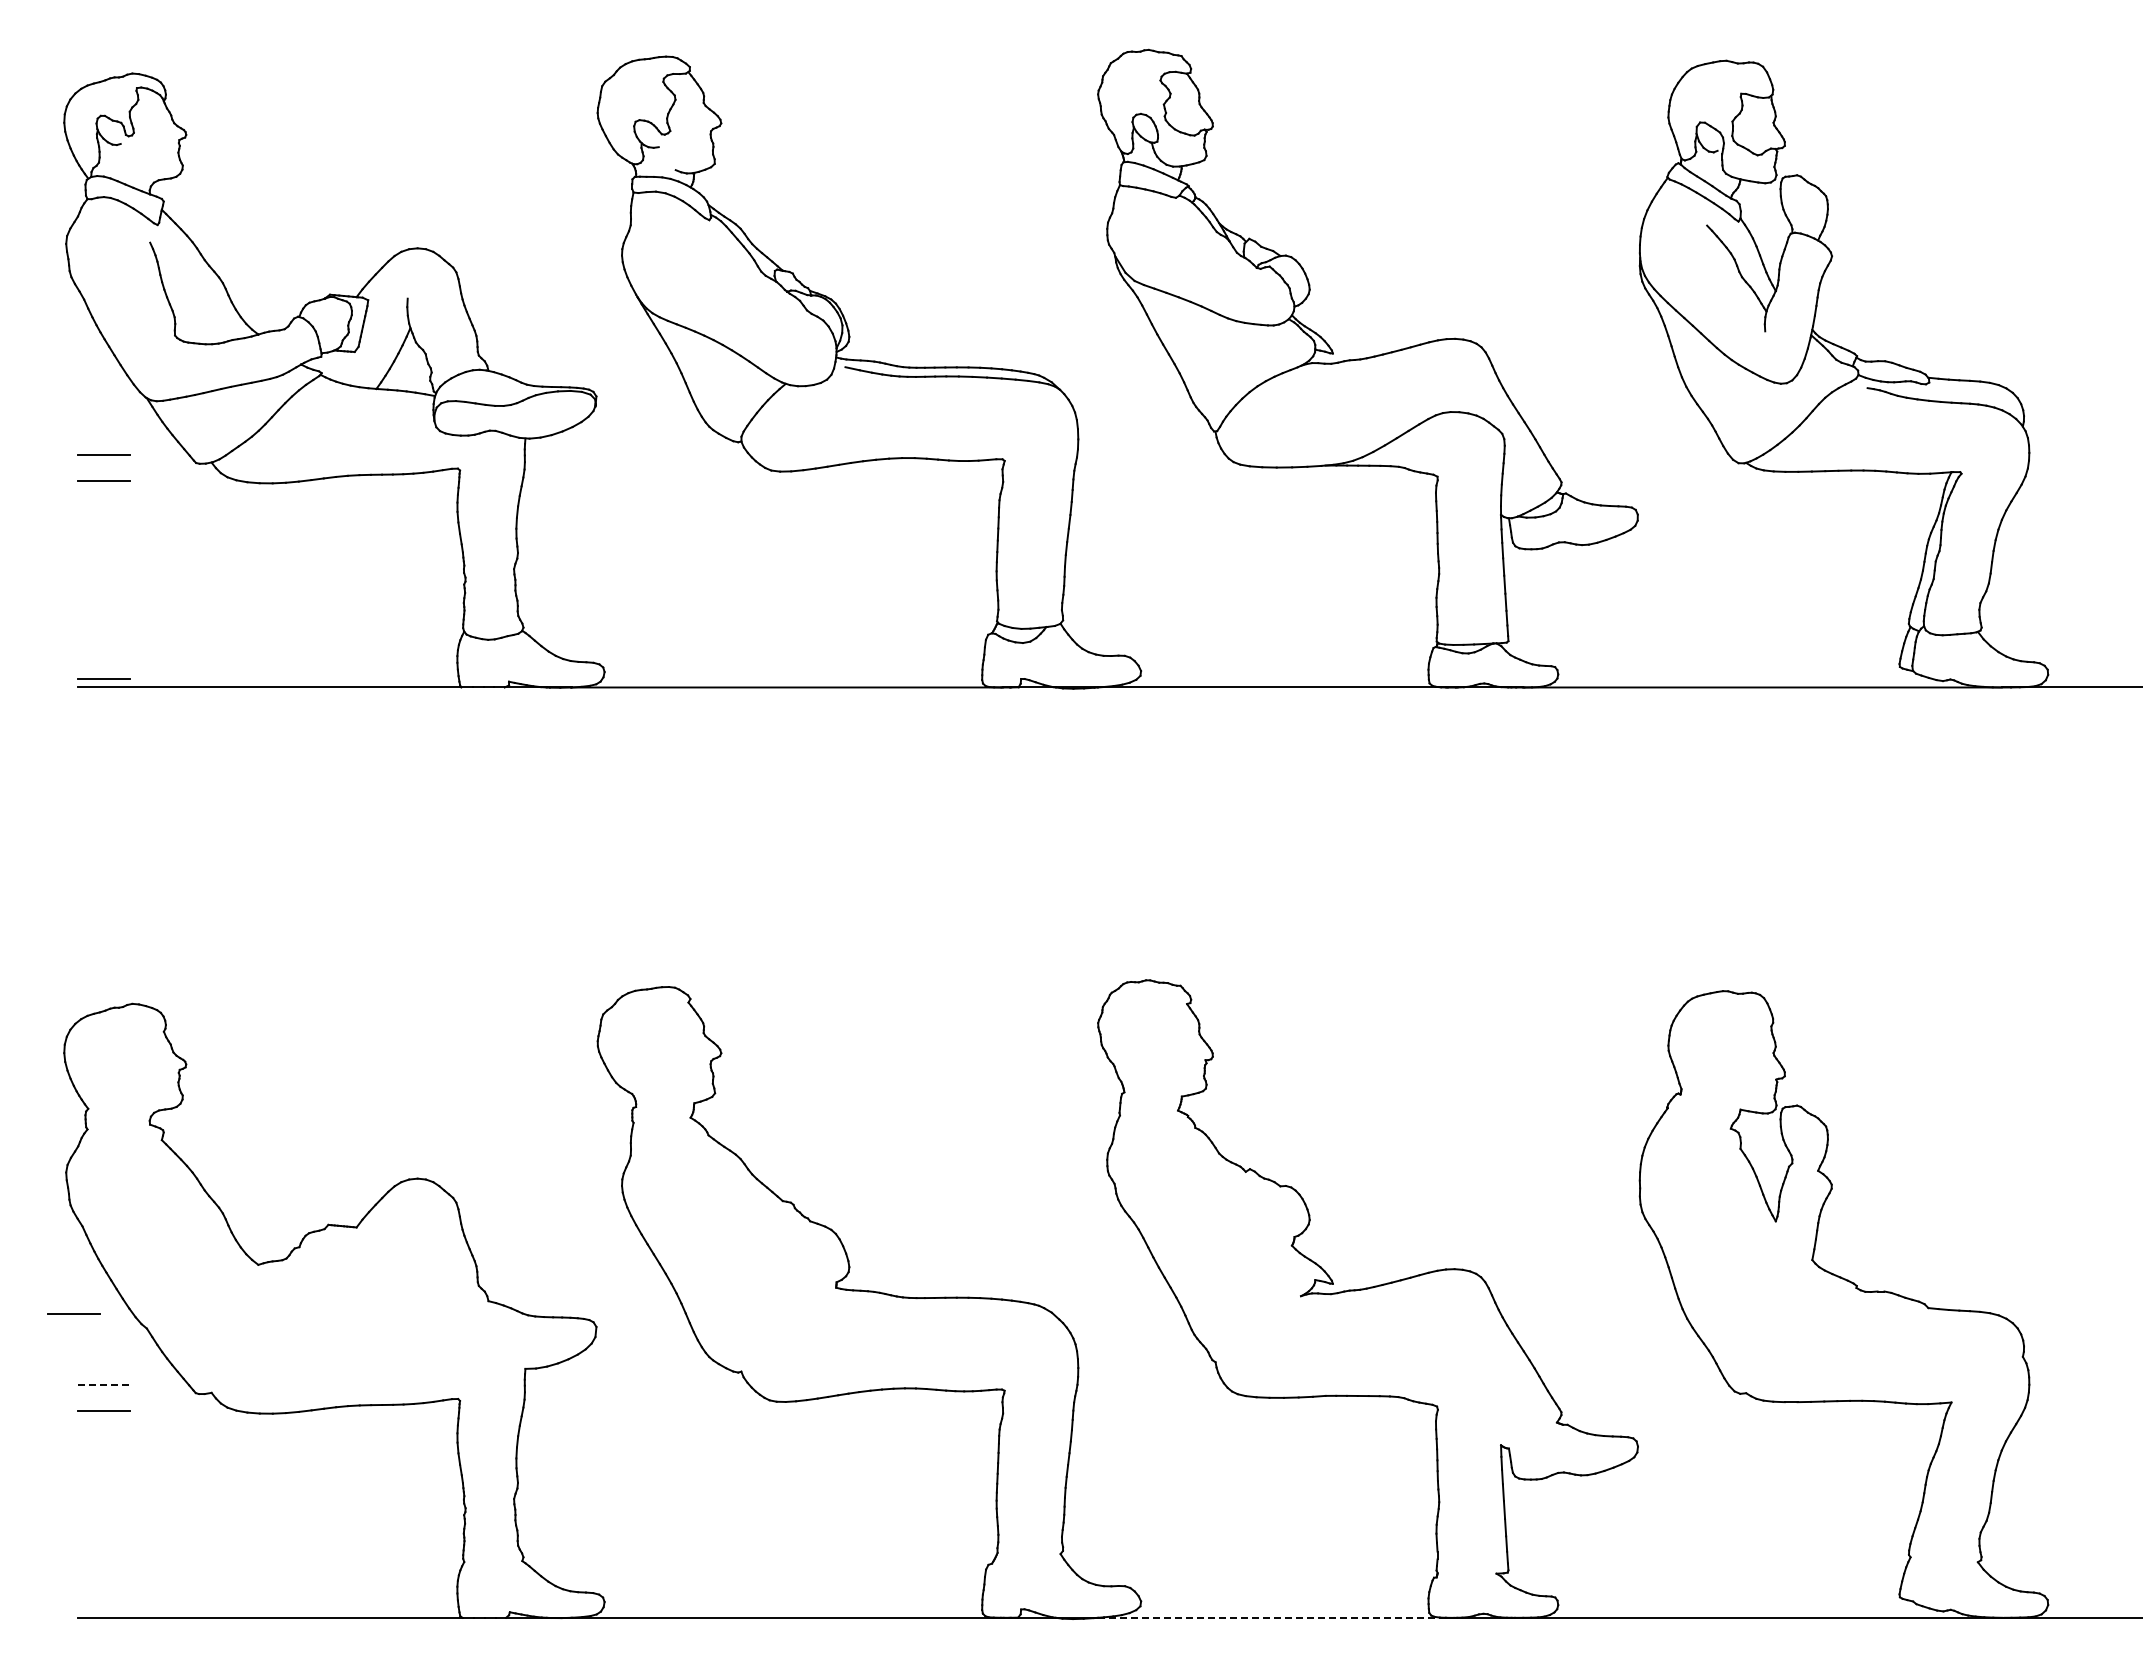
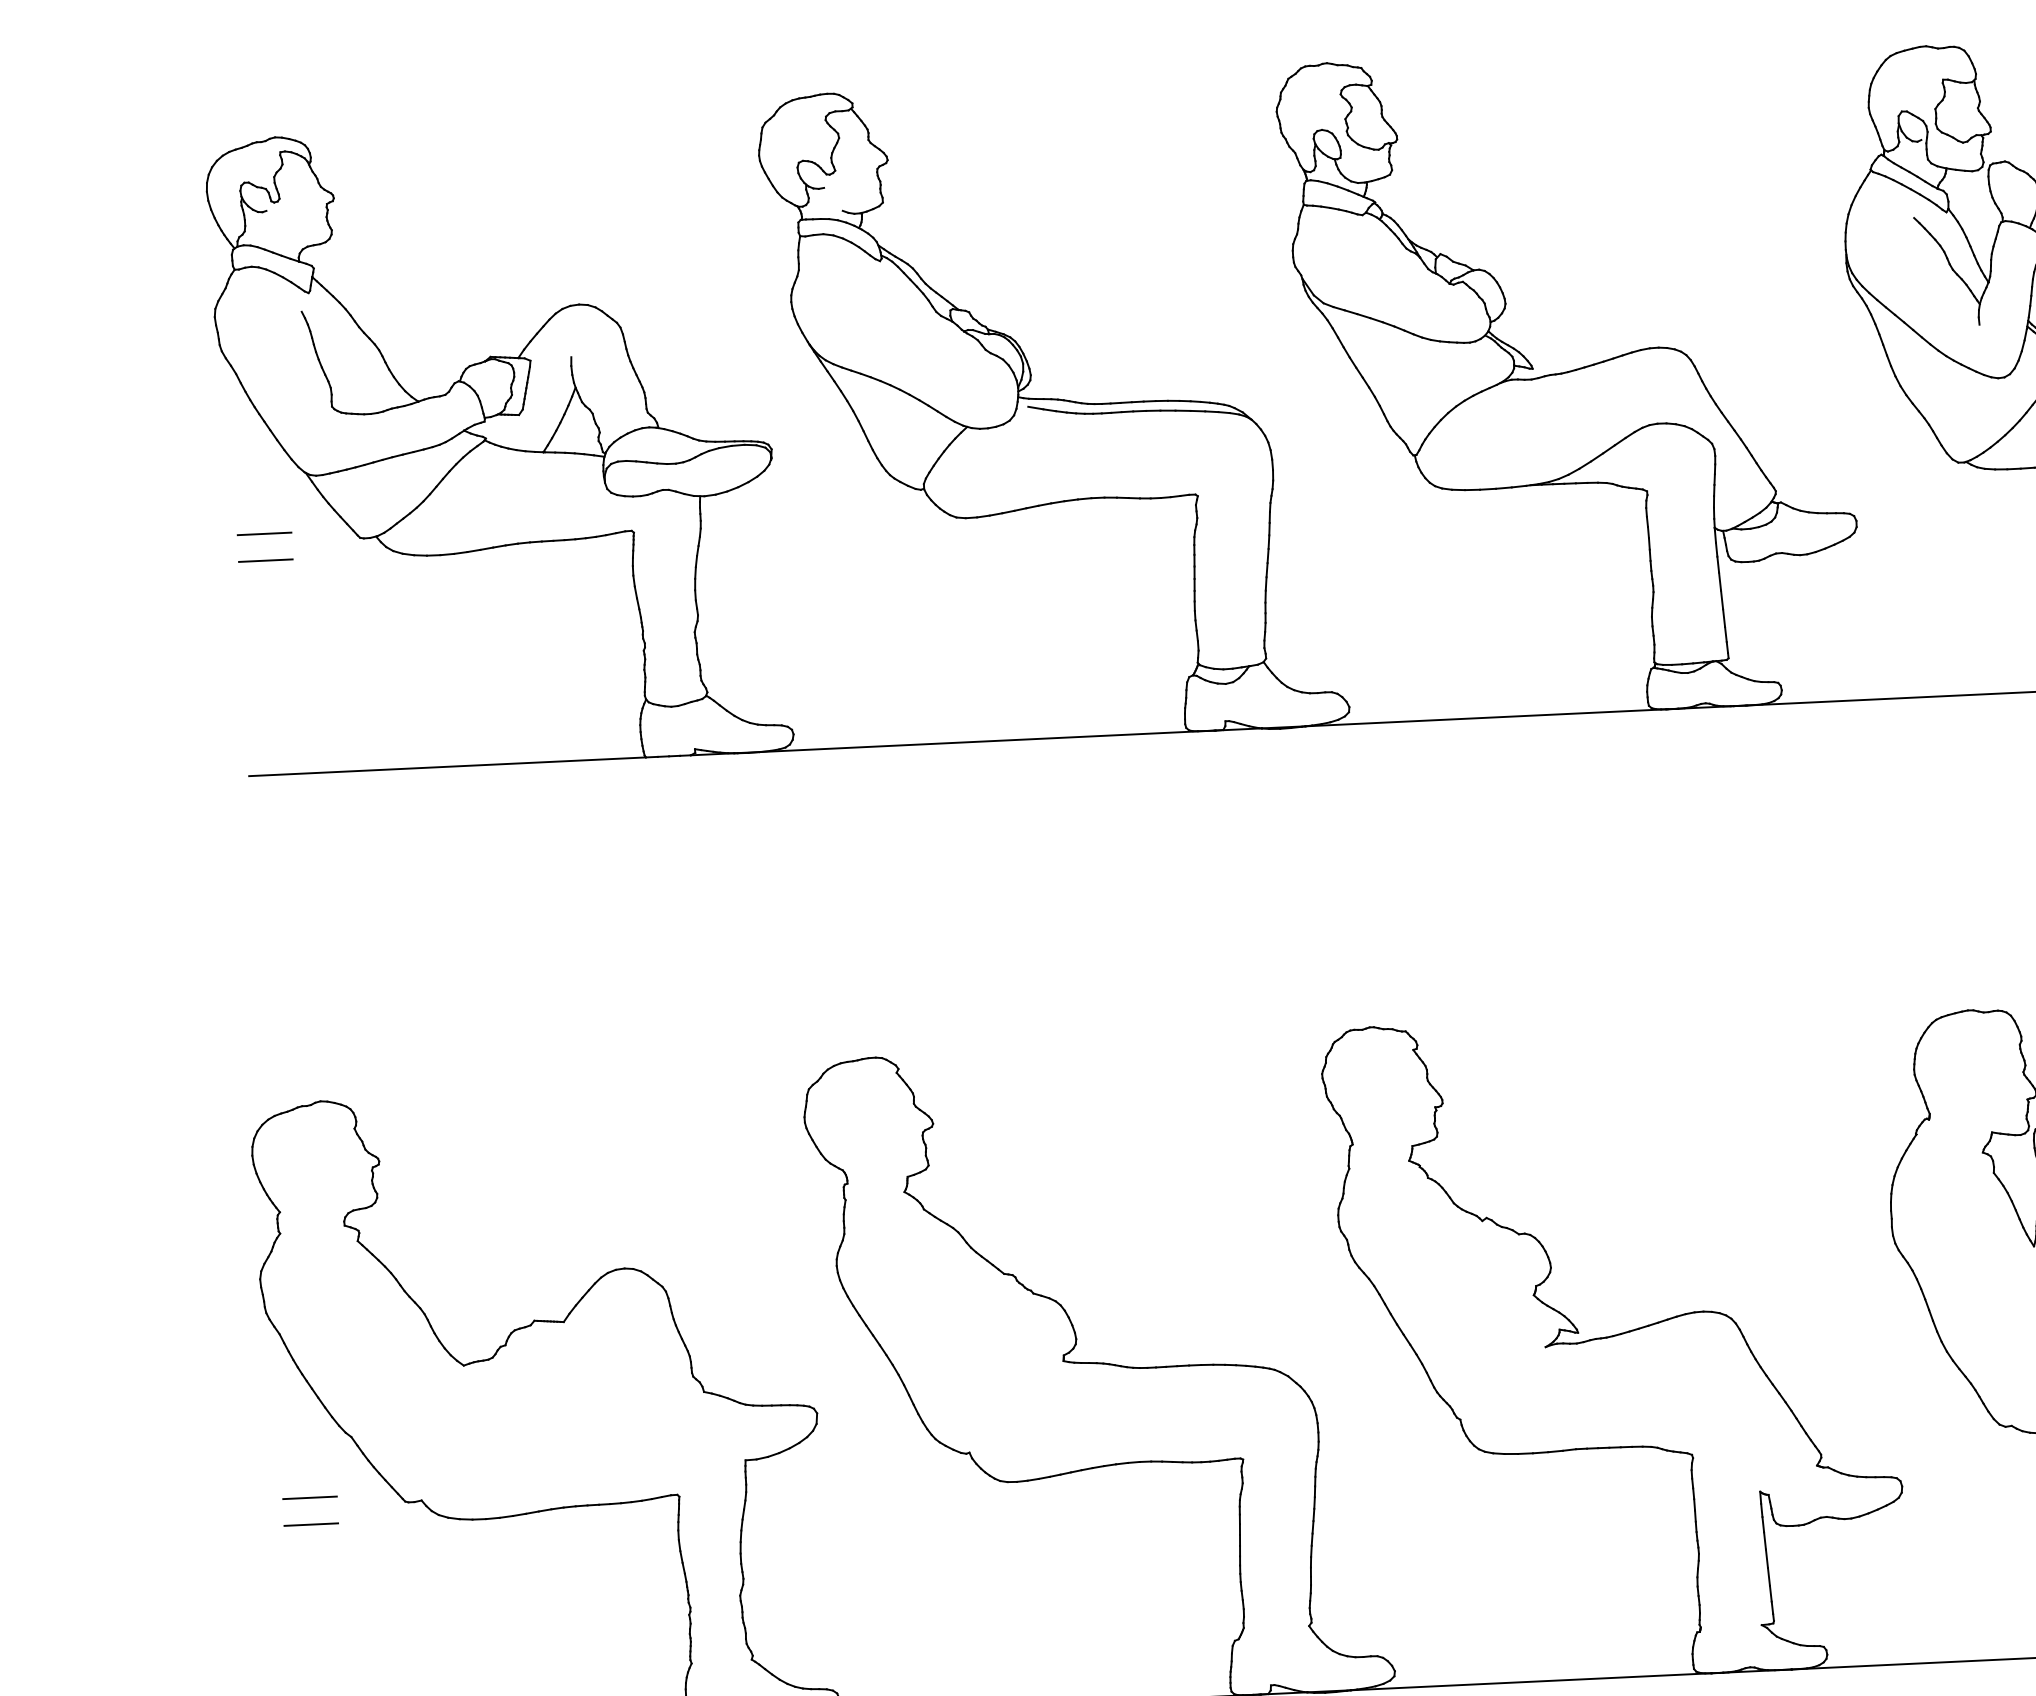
line: (103, 678) -> (274, 765), removed
line: (73, 1313) -> (274, 1425), removed
line: (104, 1385) -> (310, 1498), dashed -> solid
line: (1271, 1617) -> (1530, 1681), dashed -> solid

